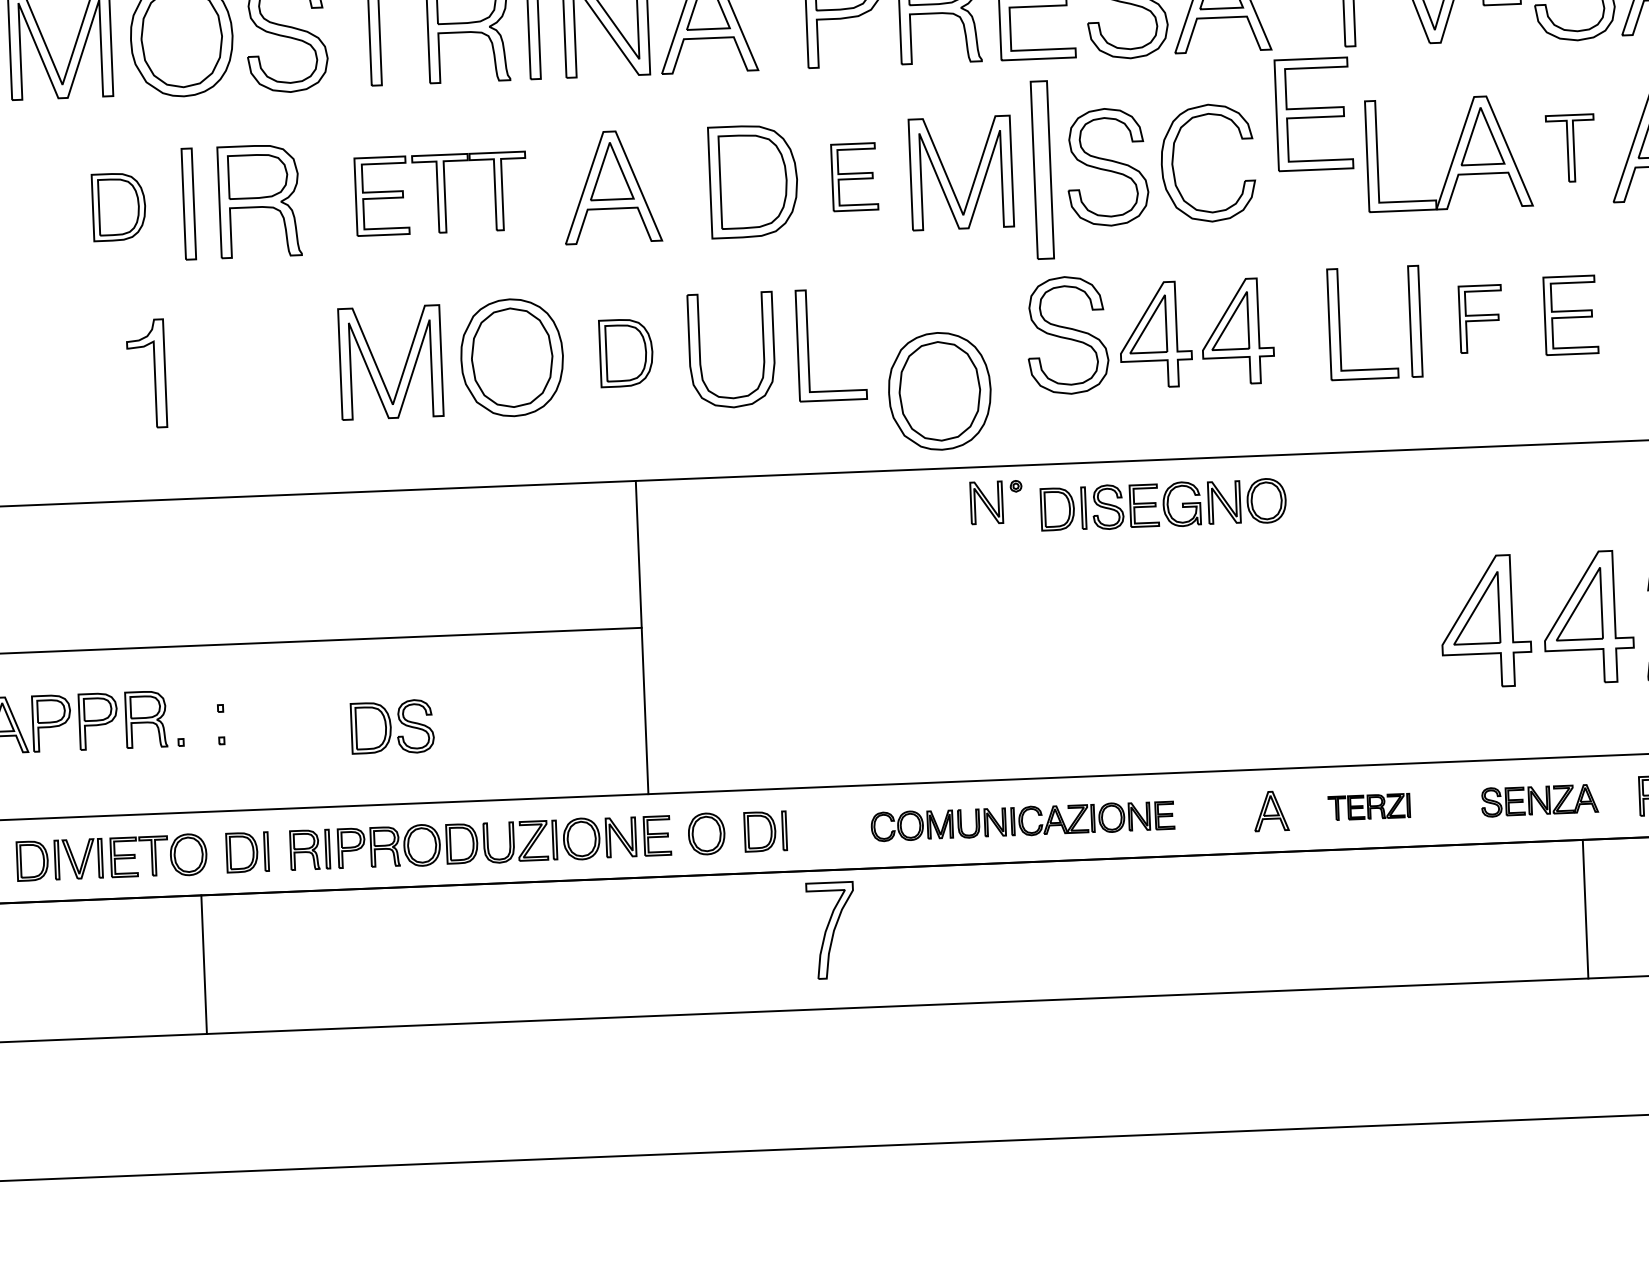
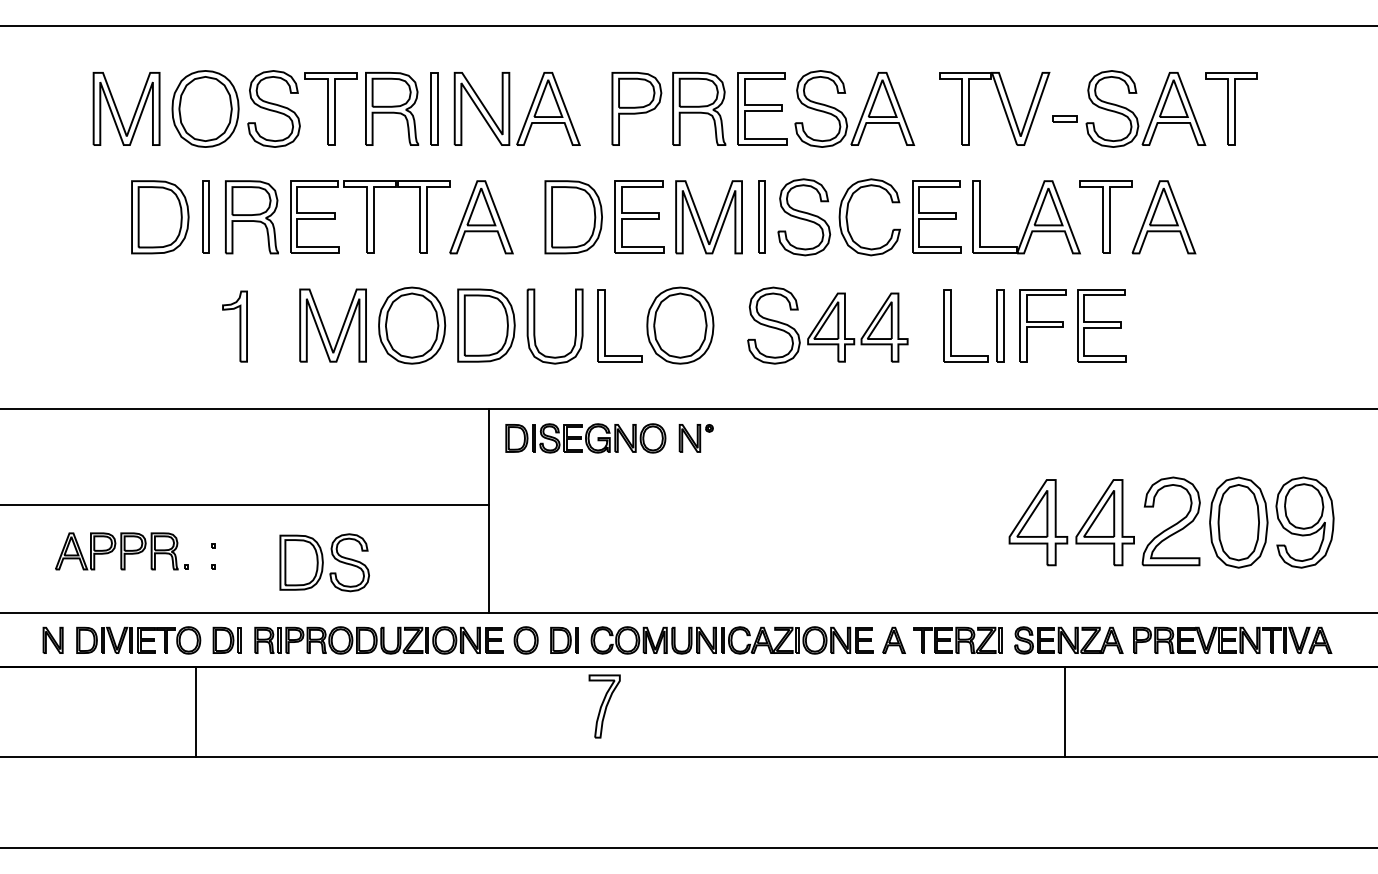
part: (1313, 113) -> (936, 216), moved
part: (1569, 147) -> (1105, 216), size x1.67
part: (1041, 168) -> (761, 216), size x0.62
part: (854, 176) -> (639, 216), size x1.67
part: (441, 192) -> (370, 216), size x1.43
part: (119, 207) -> (160, 217), size x1.67
part: (1570, 315) -> (1101, 325), size x1.43
part: (1479, 318) -> (1042, 325), size x1.67
part: (626, 352) -> (486, 325), size x1.67
part: (145, 373) -> (234, 326), moved
part: (940, 391) -> (680, 325), moved
part: (995, 502) -> (695, 438), moved
part: (1162, 505) -> (585, 438), moved
part: (392, 726) -> (324, 562), size x1.67
part: (1539, 800) -> (1068, 640), size x1.43
part: (1368, 805) -> (957, 639), size x1.67
part: (1021, 821) -> (731, 640), size x1.43
line: (1585, 909) -> (1064, 712), moved

